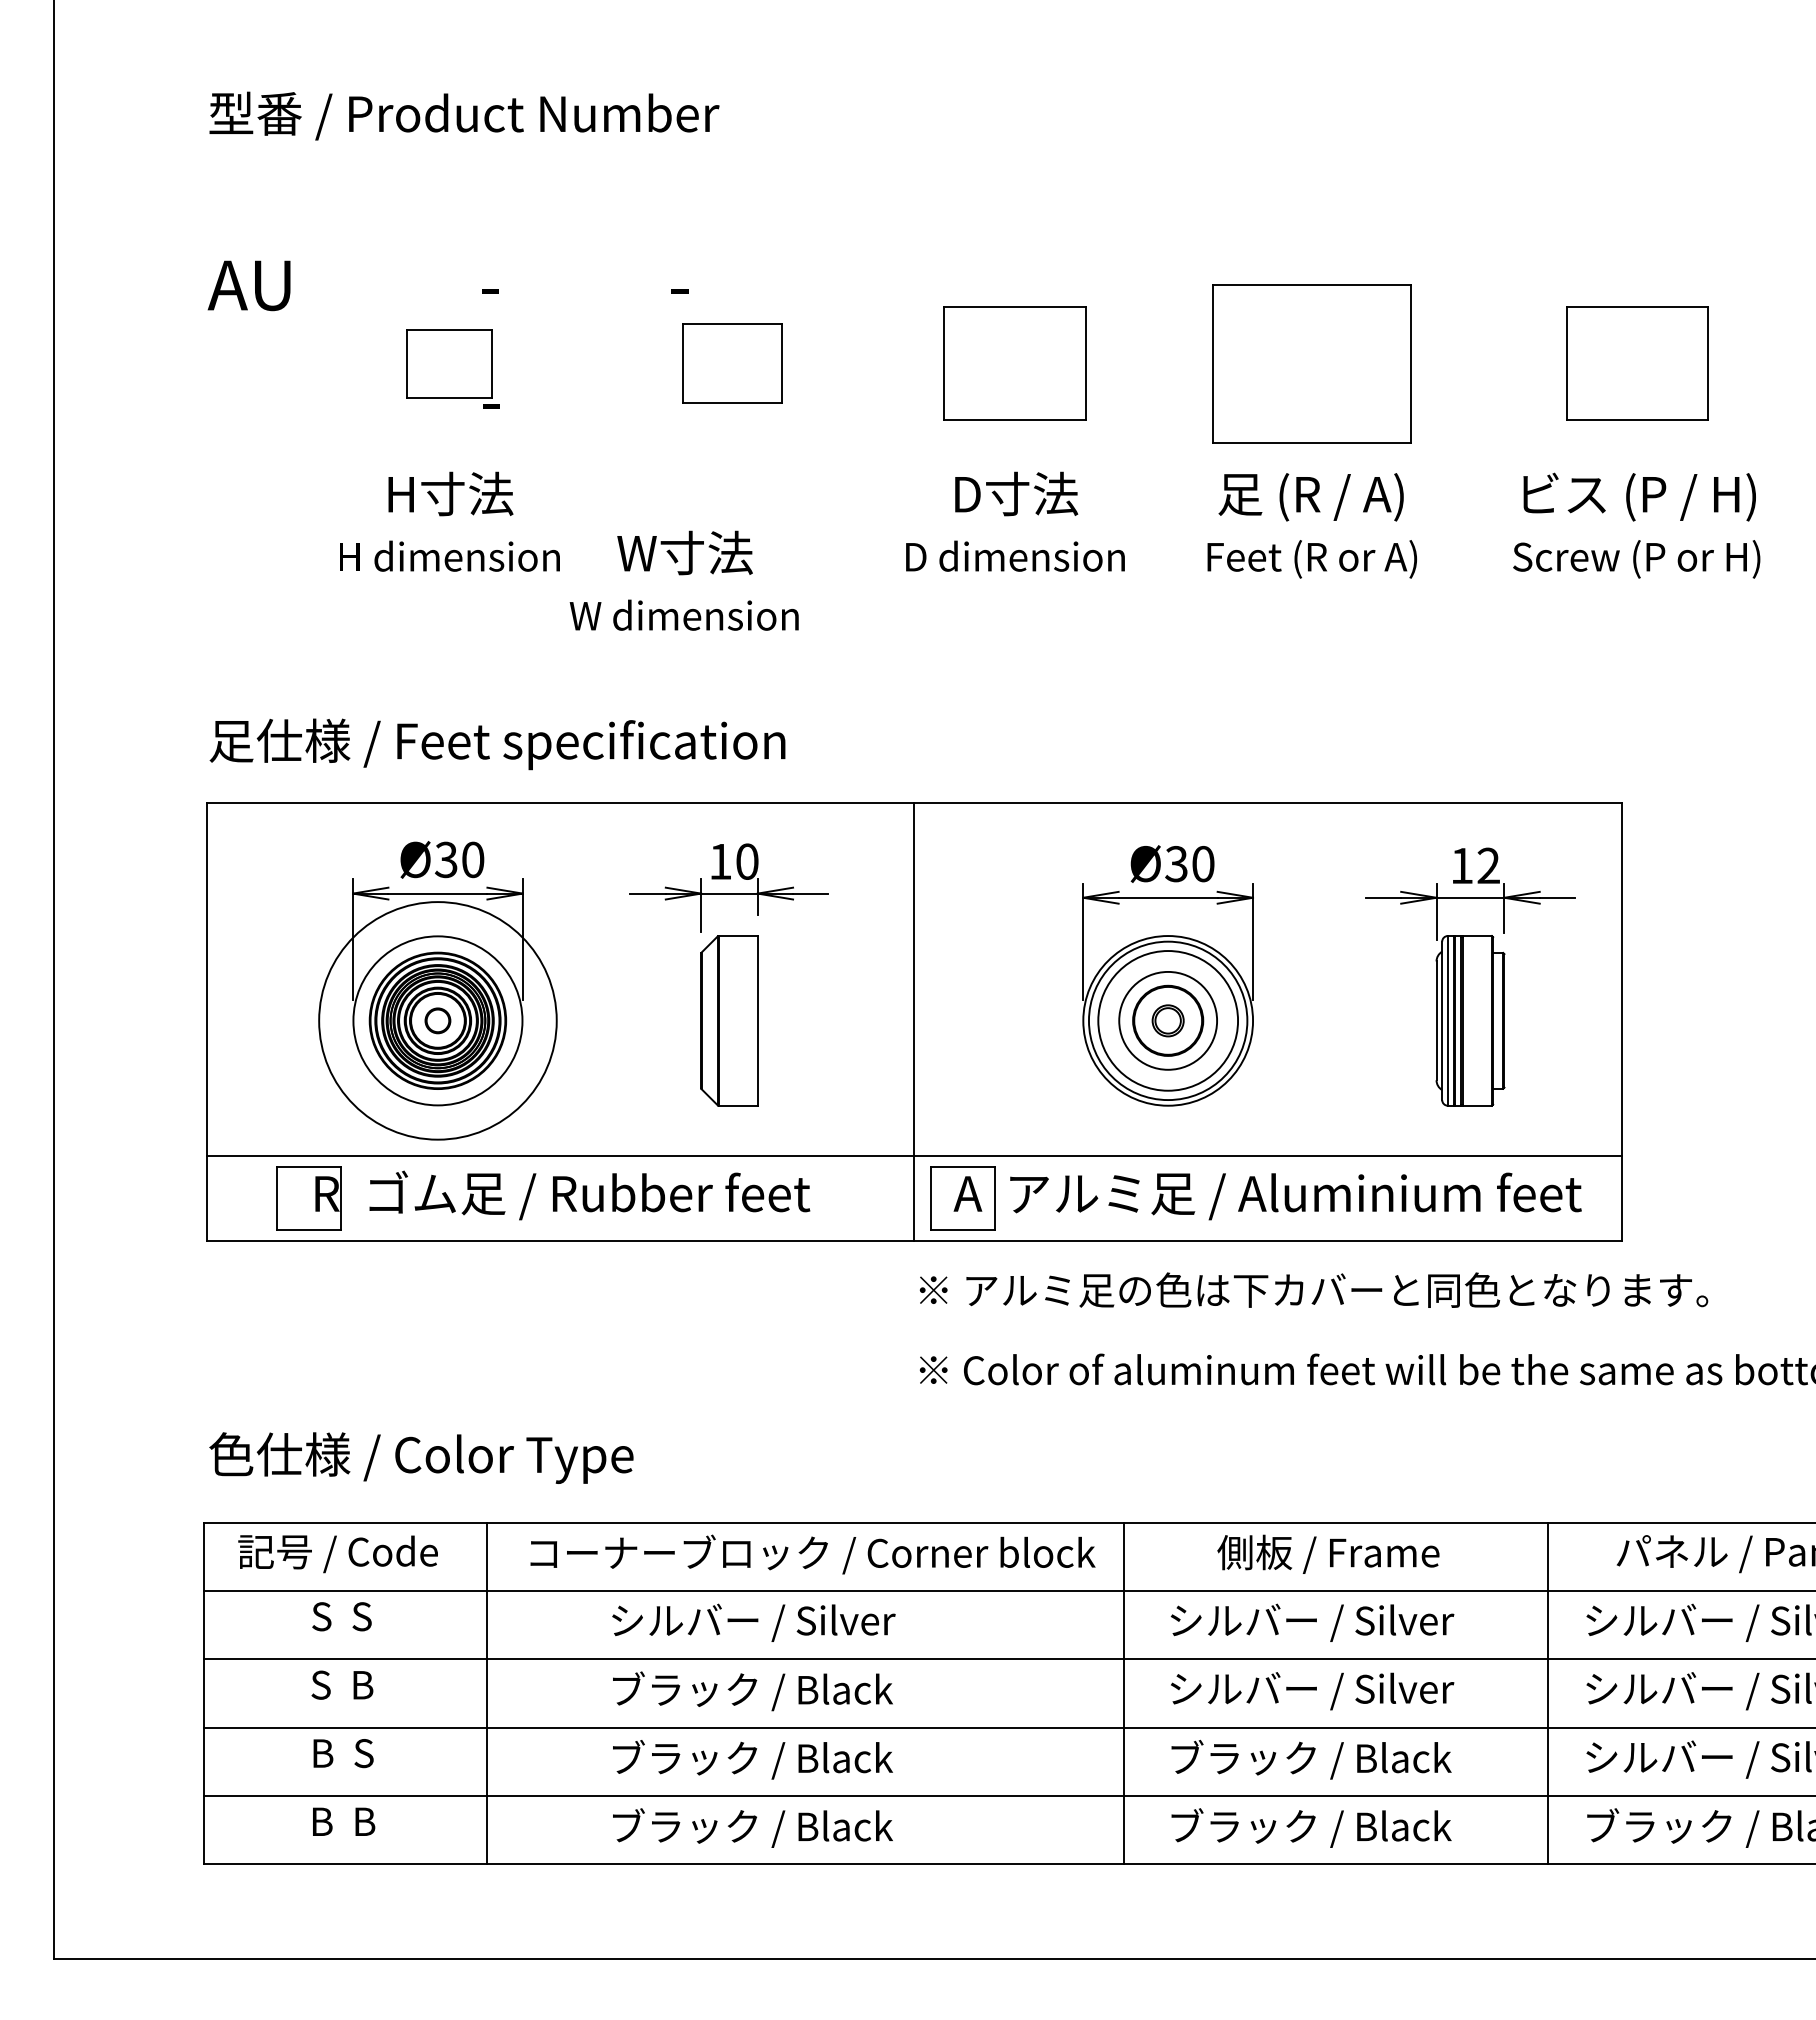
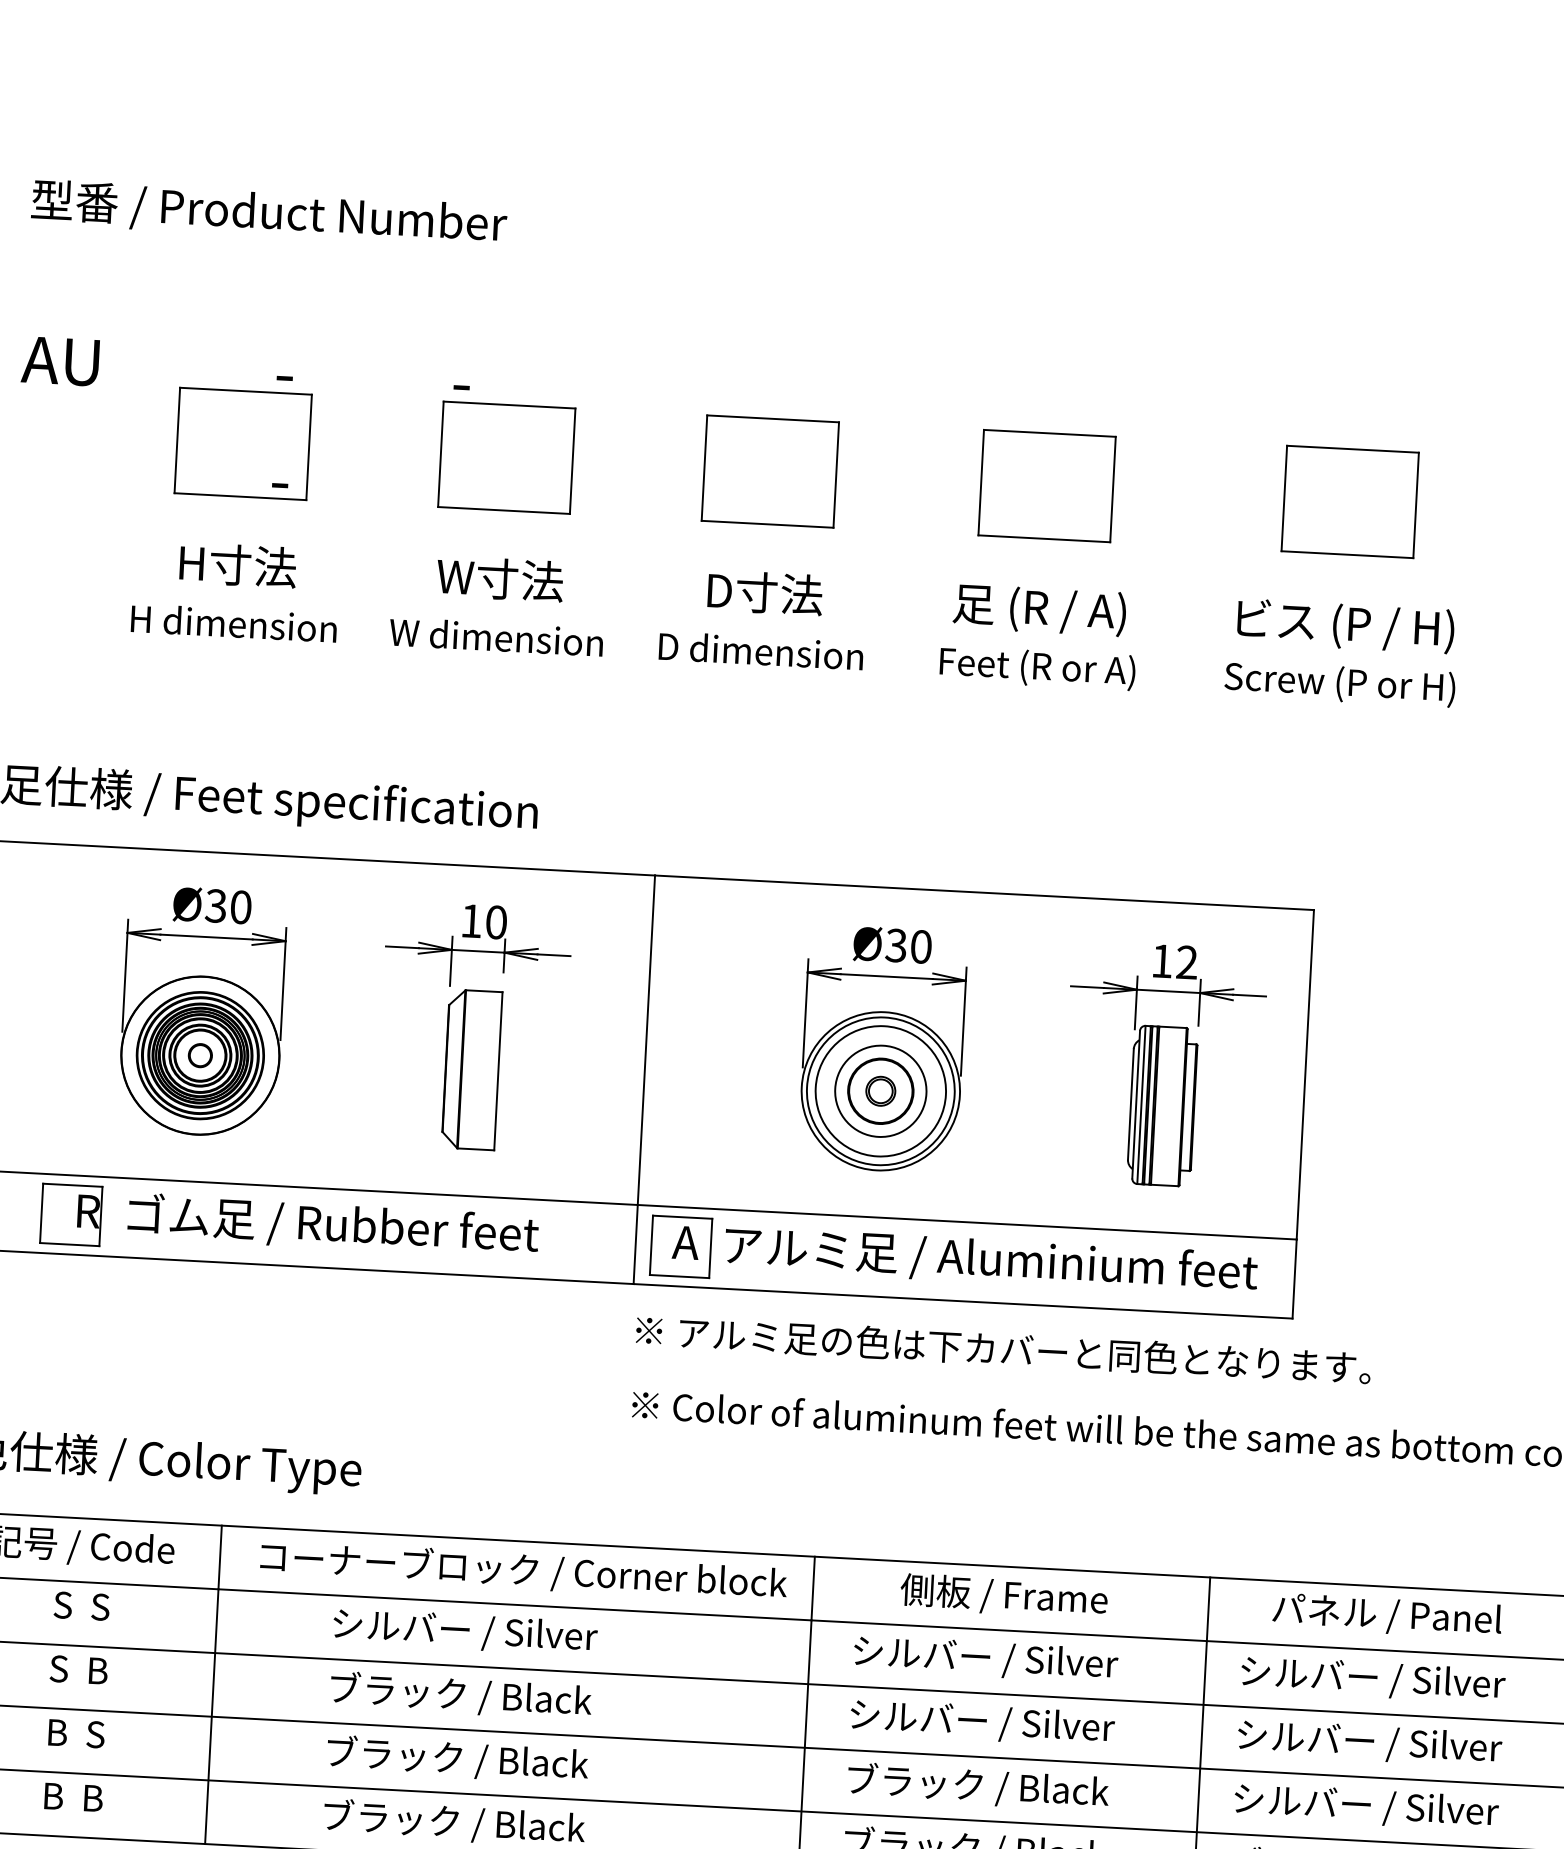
part: (449, 363) -> (243, 443), size x1.67
part: (732, 363) -> (506, 457), size x1.43
part: (1311, 363) -> (1046, 485), size x0.71
text: (683, 580) -> (497, 604), moved
circle: (437, 1020) -> (199, 1055), size x0.71

